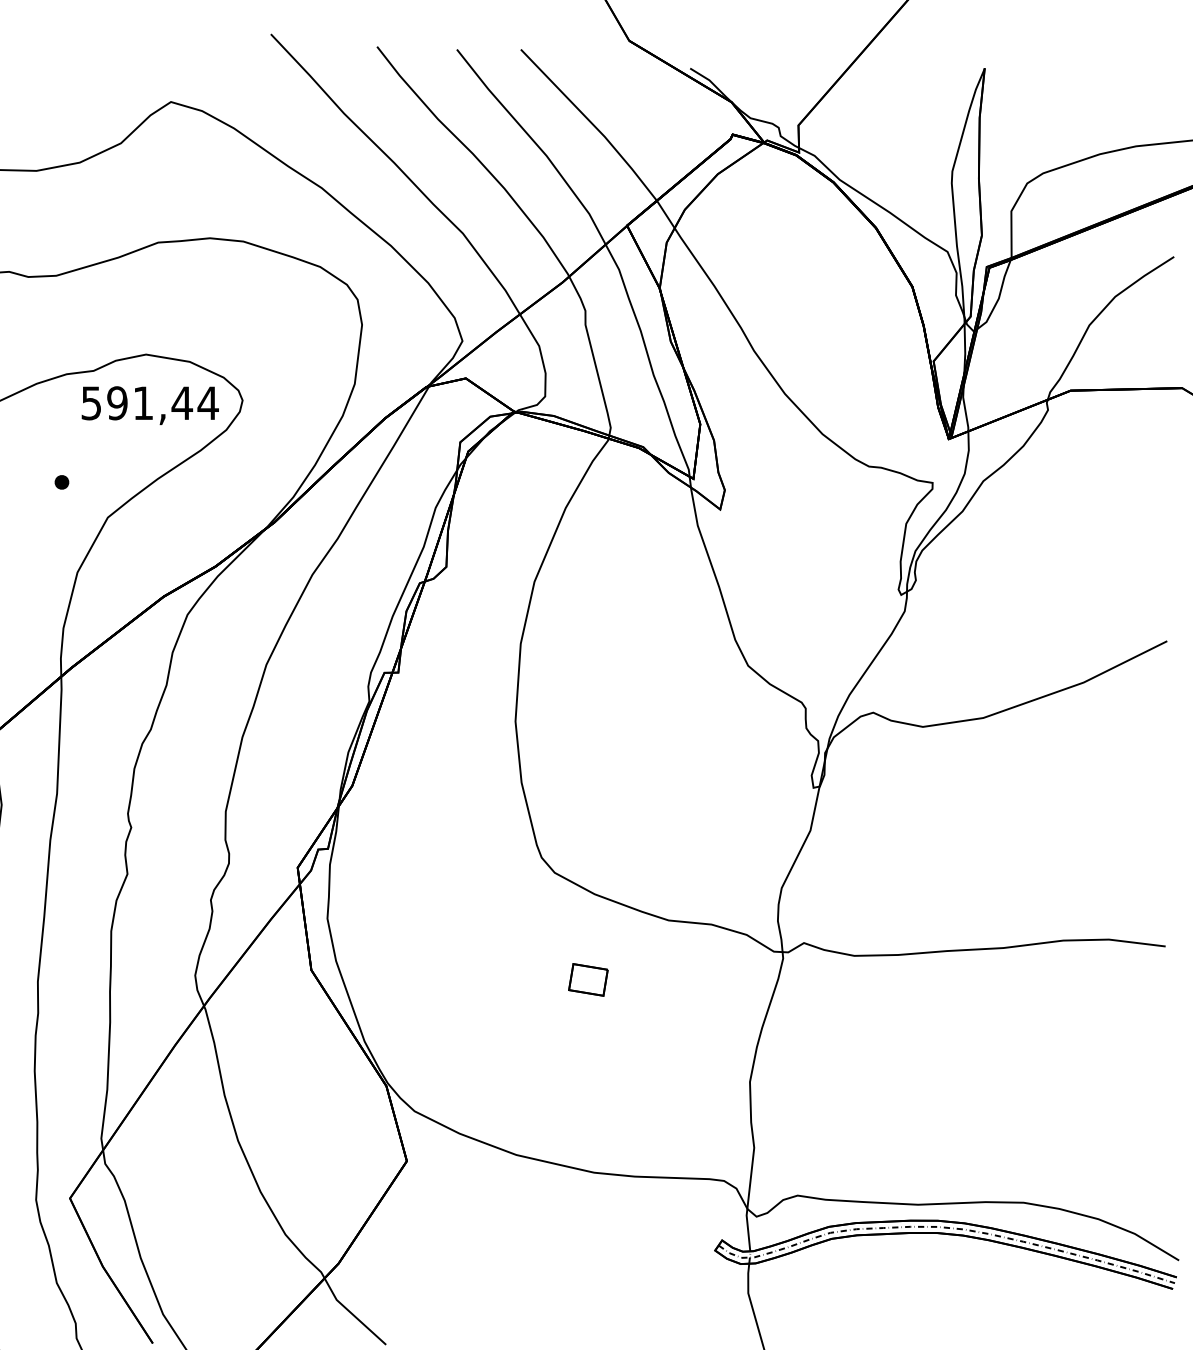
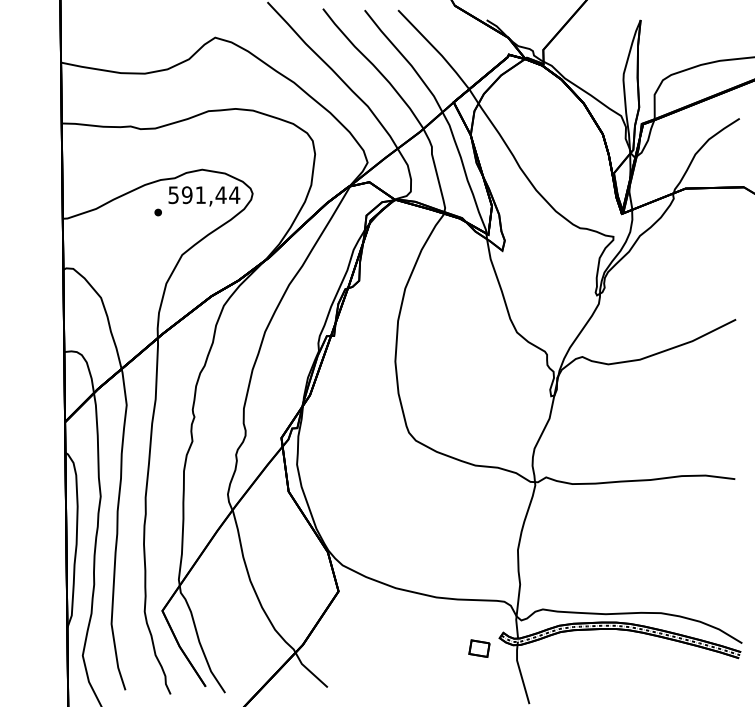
part: (60, 482) -> (157, 212), moved
part: (588, 979) -> (479, 648), moved

